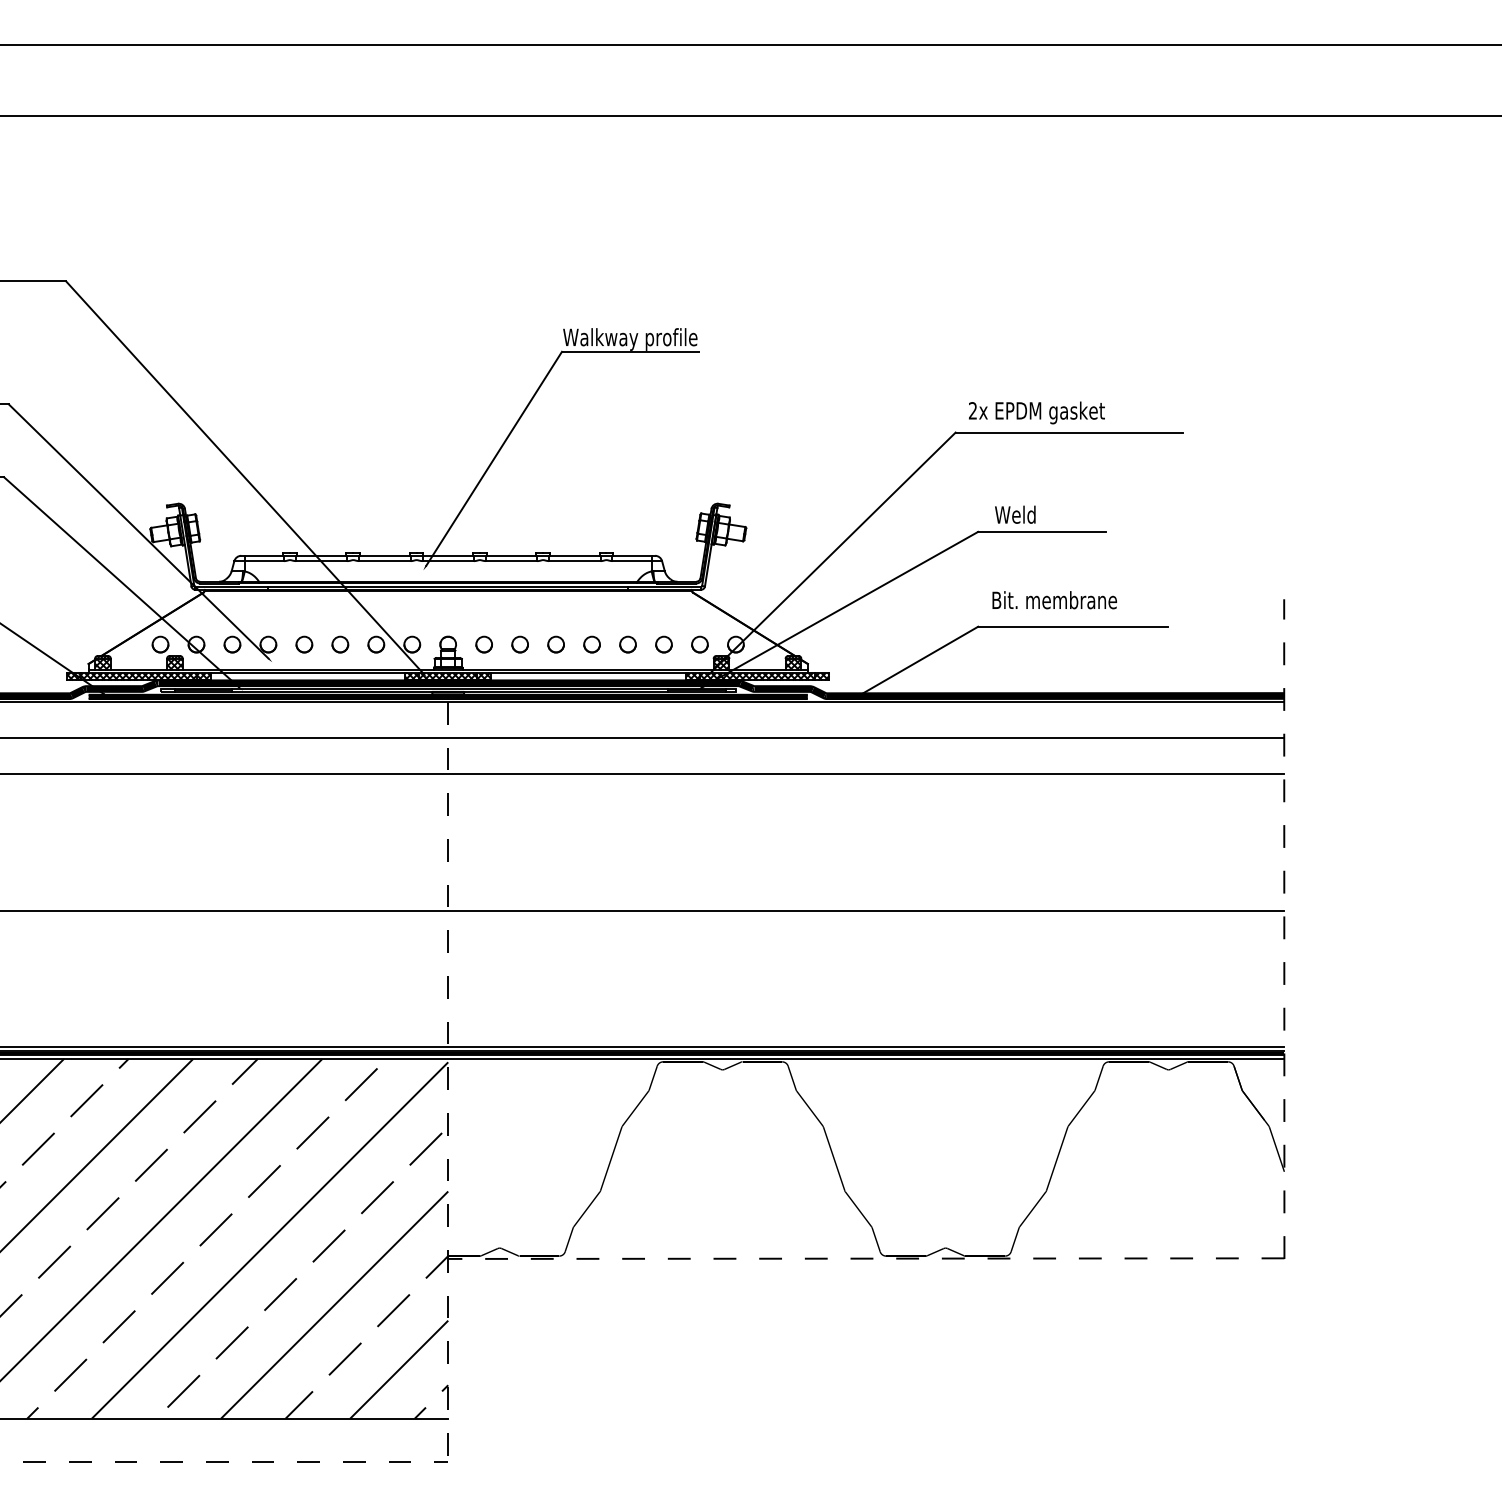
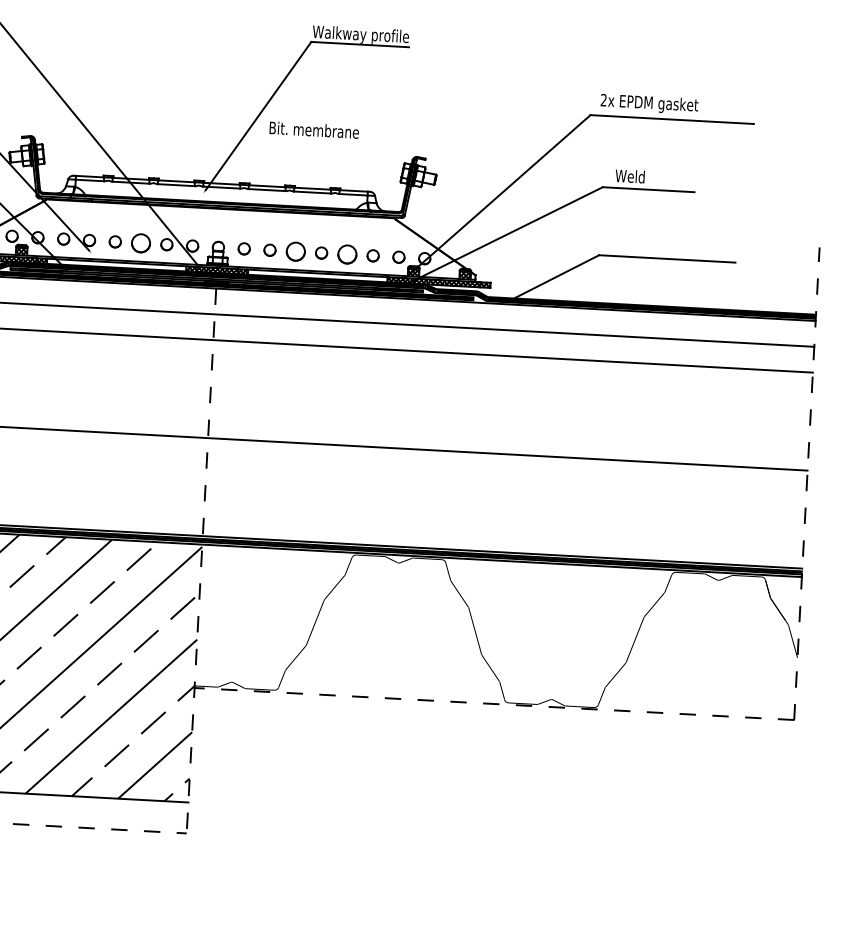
text: (1054, 600) -> (314, 130), moved
part: (340, 644) -> (141, 243), size x1.6
part: (555, 644) -> (295, 251), size x1.6
part: (627, 644) -> (346, 254), size x1.6

